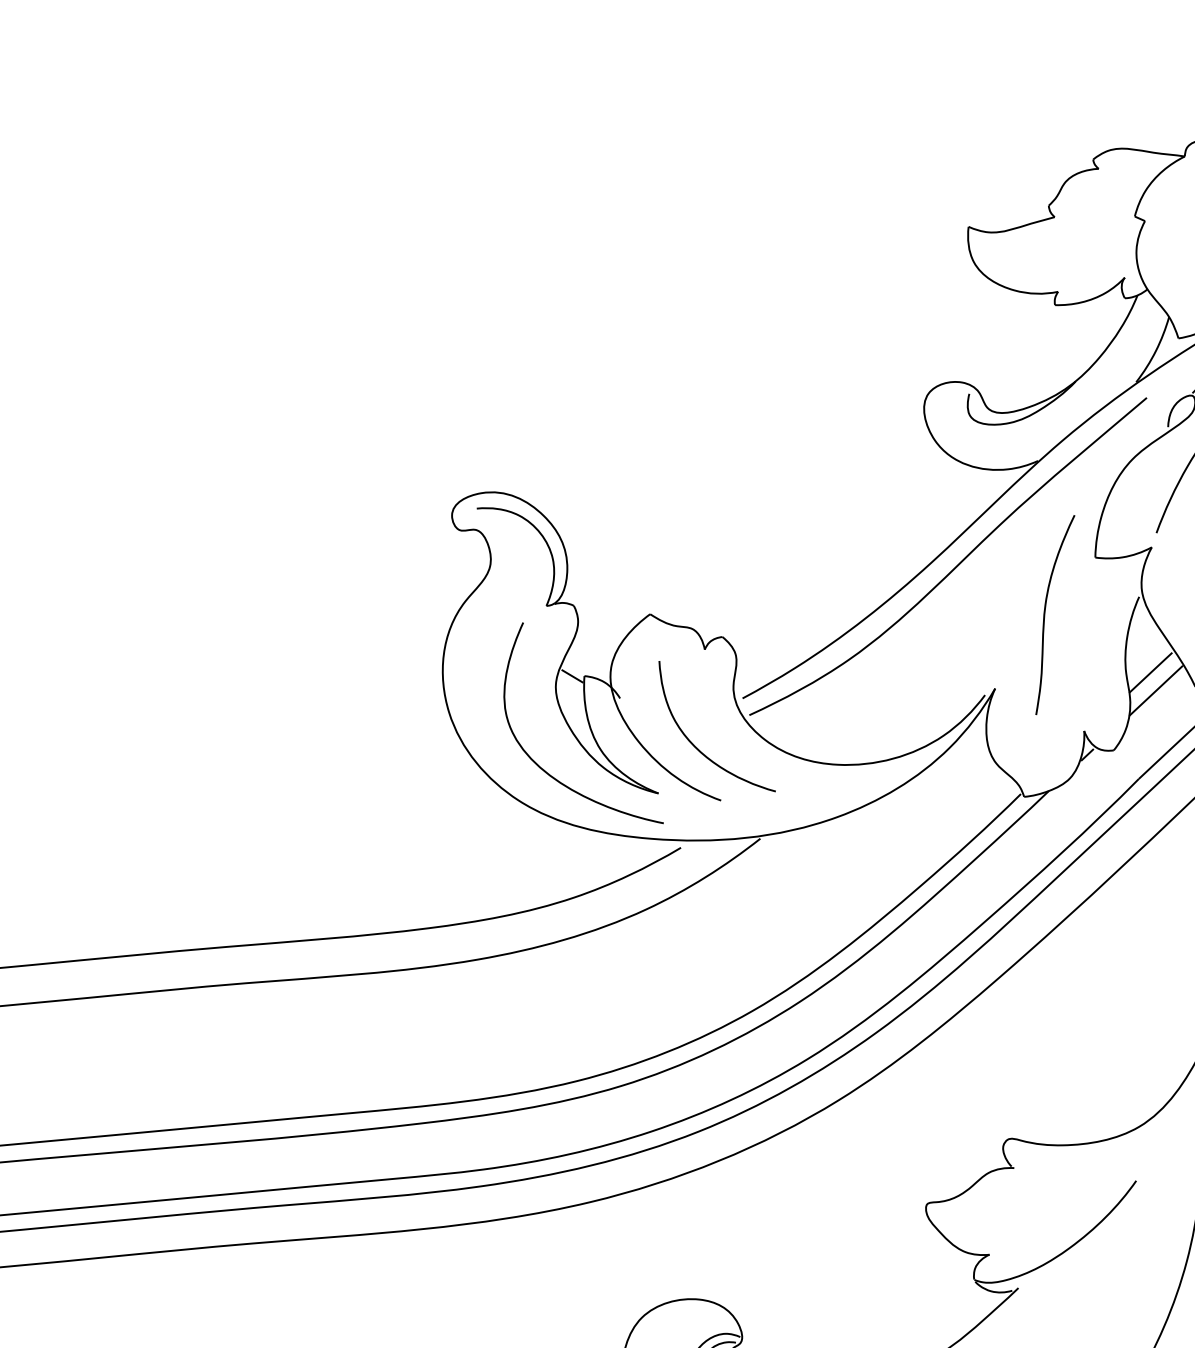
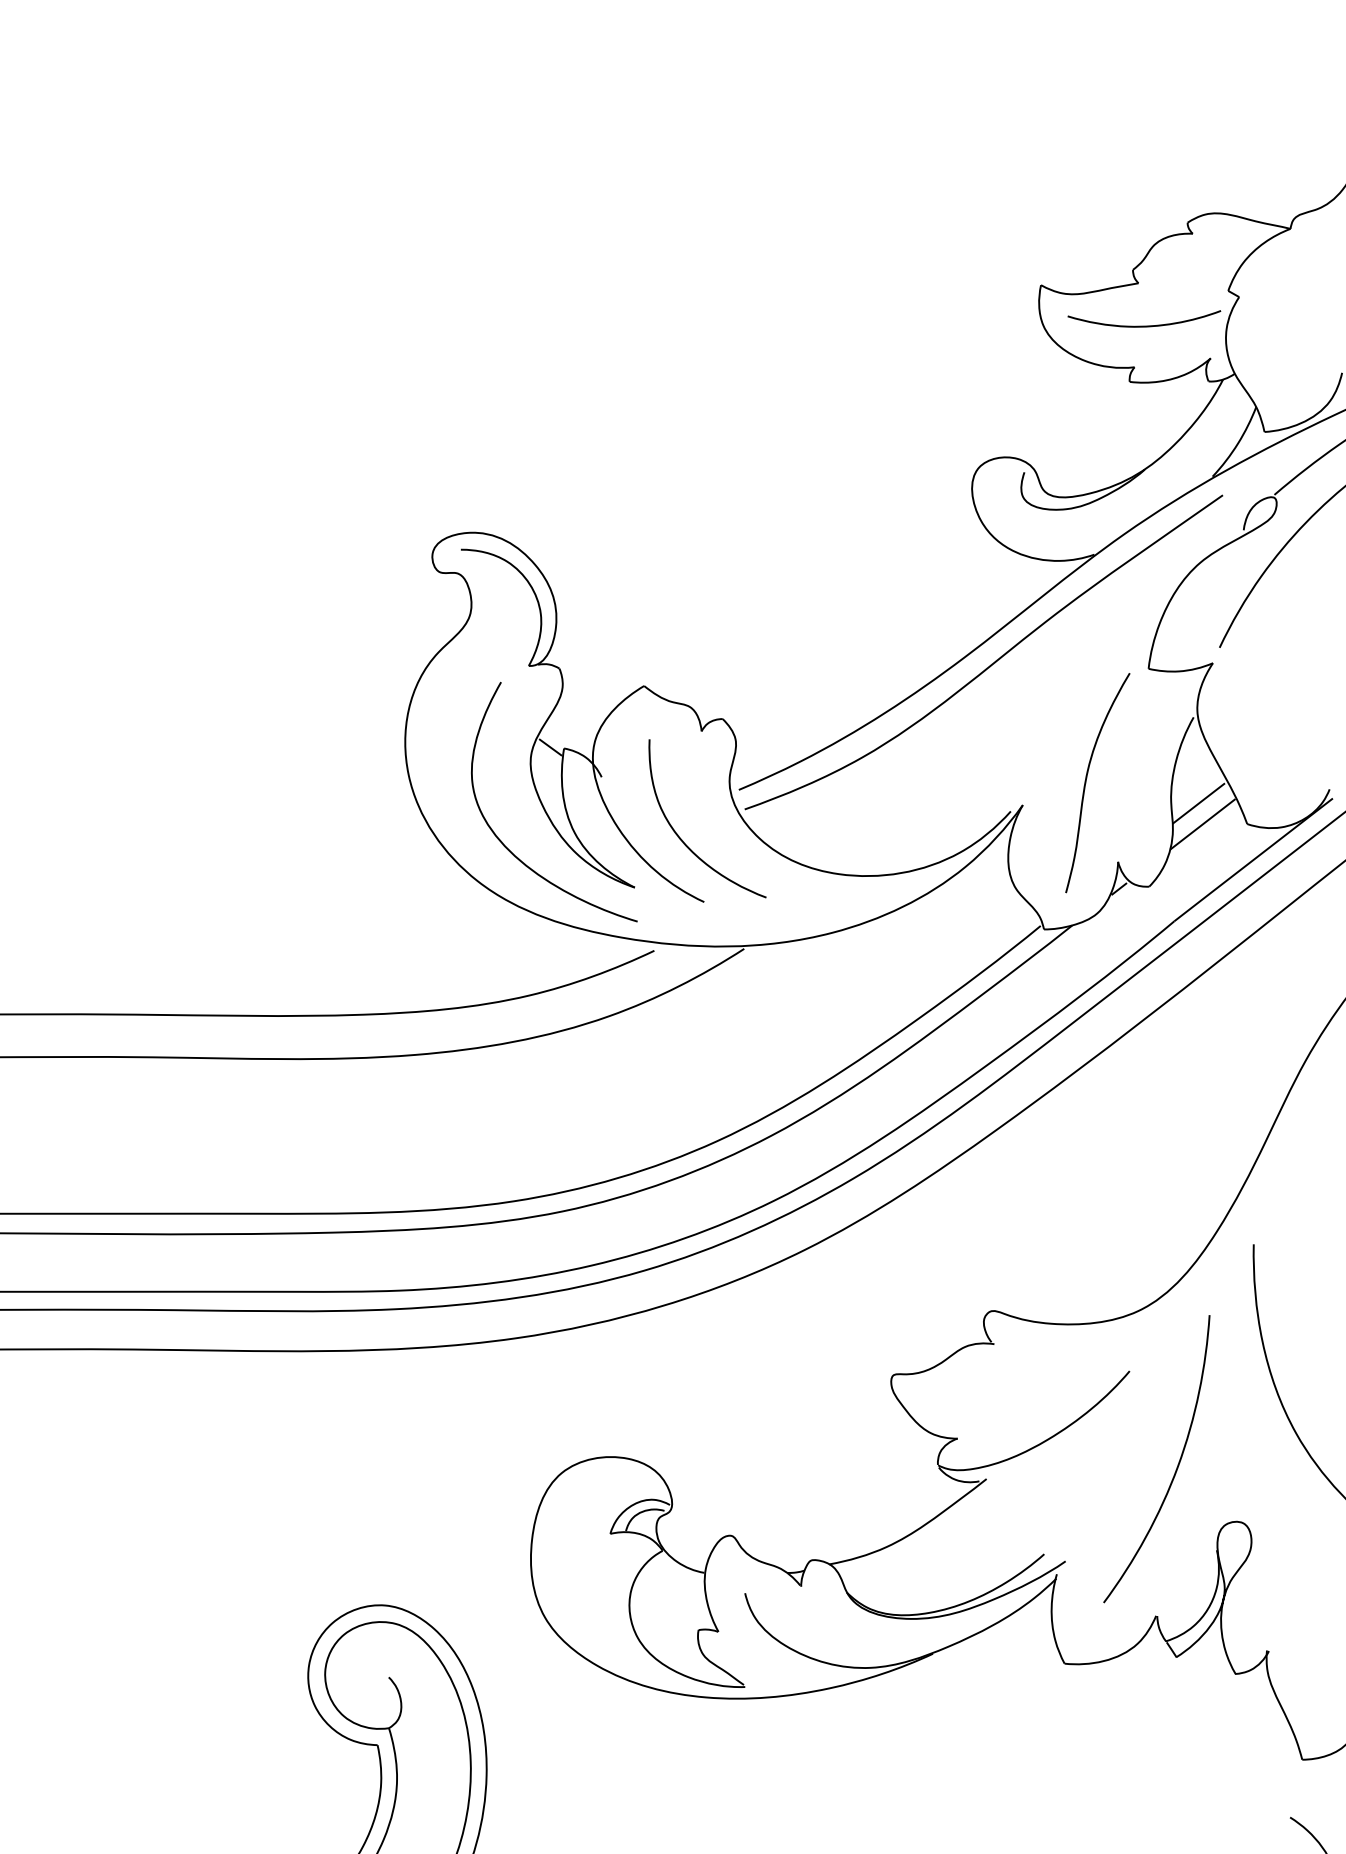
curve: (1063, 254) -> (1144, 325), added
curve: (1045, 616) -> (1086, 783), moved

